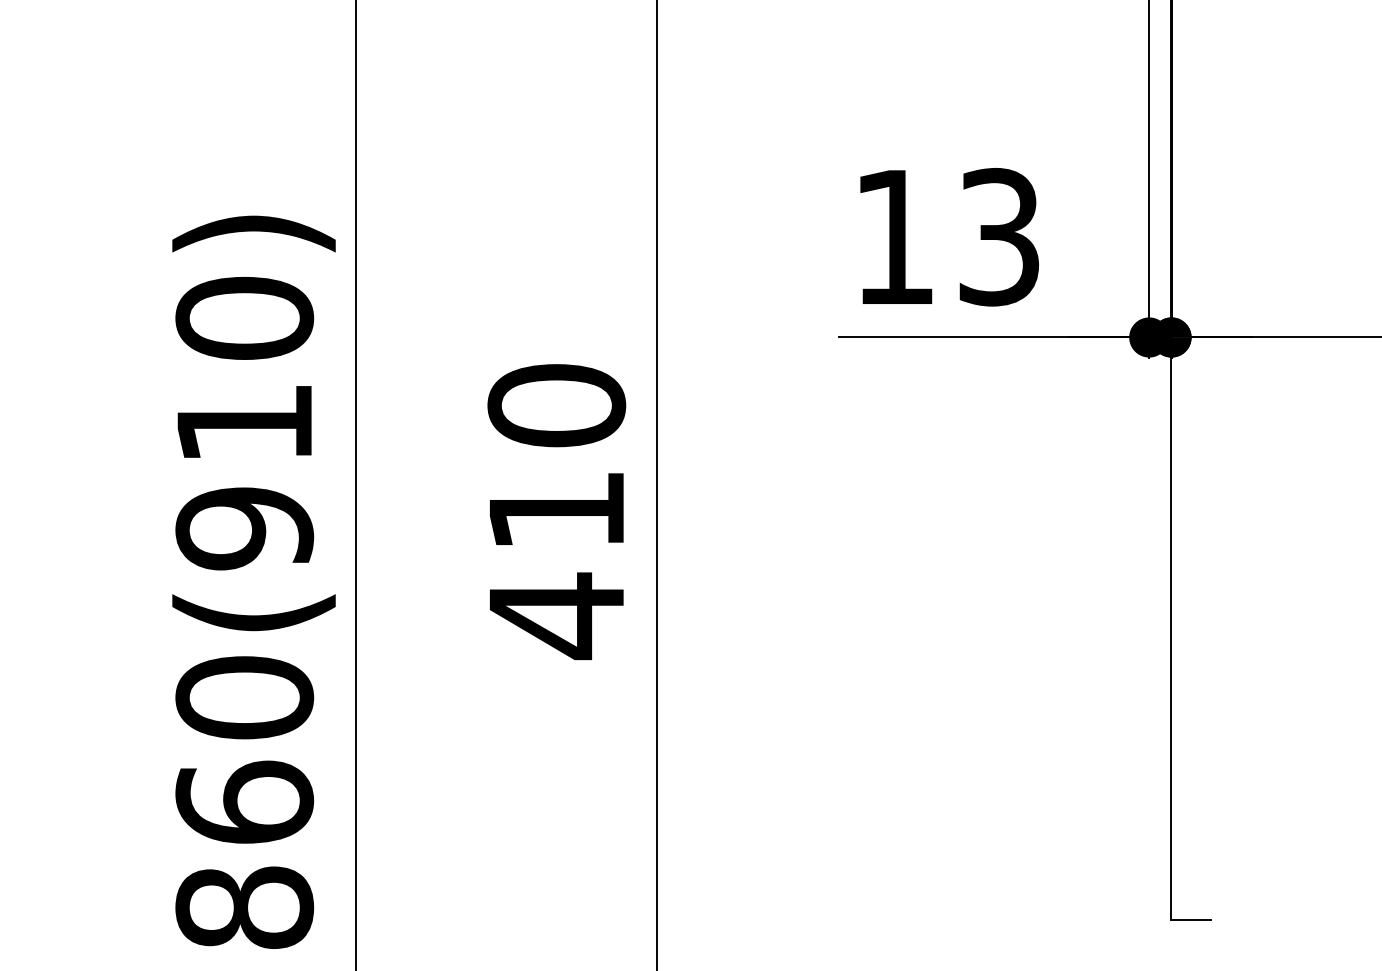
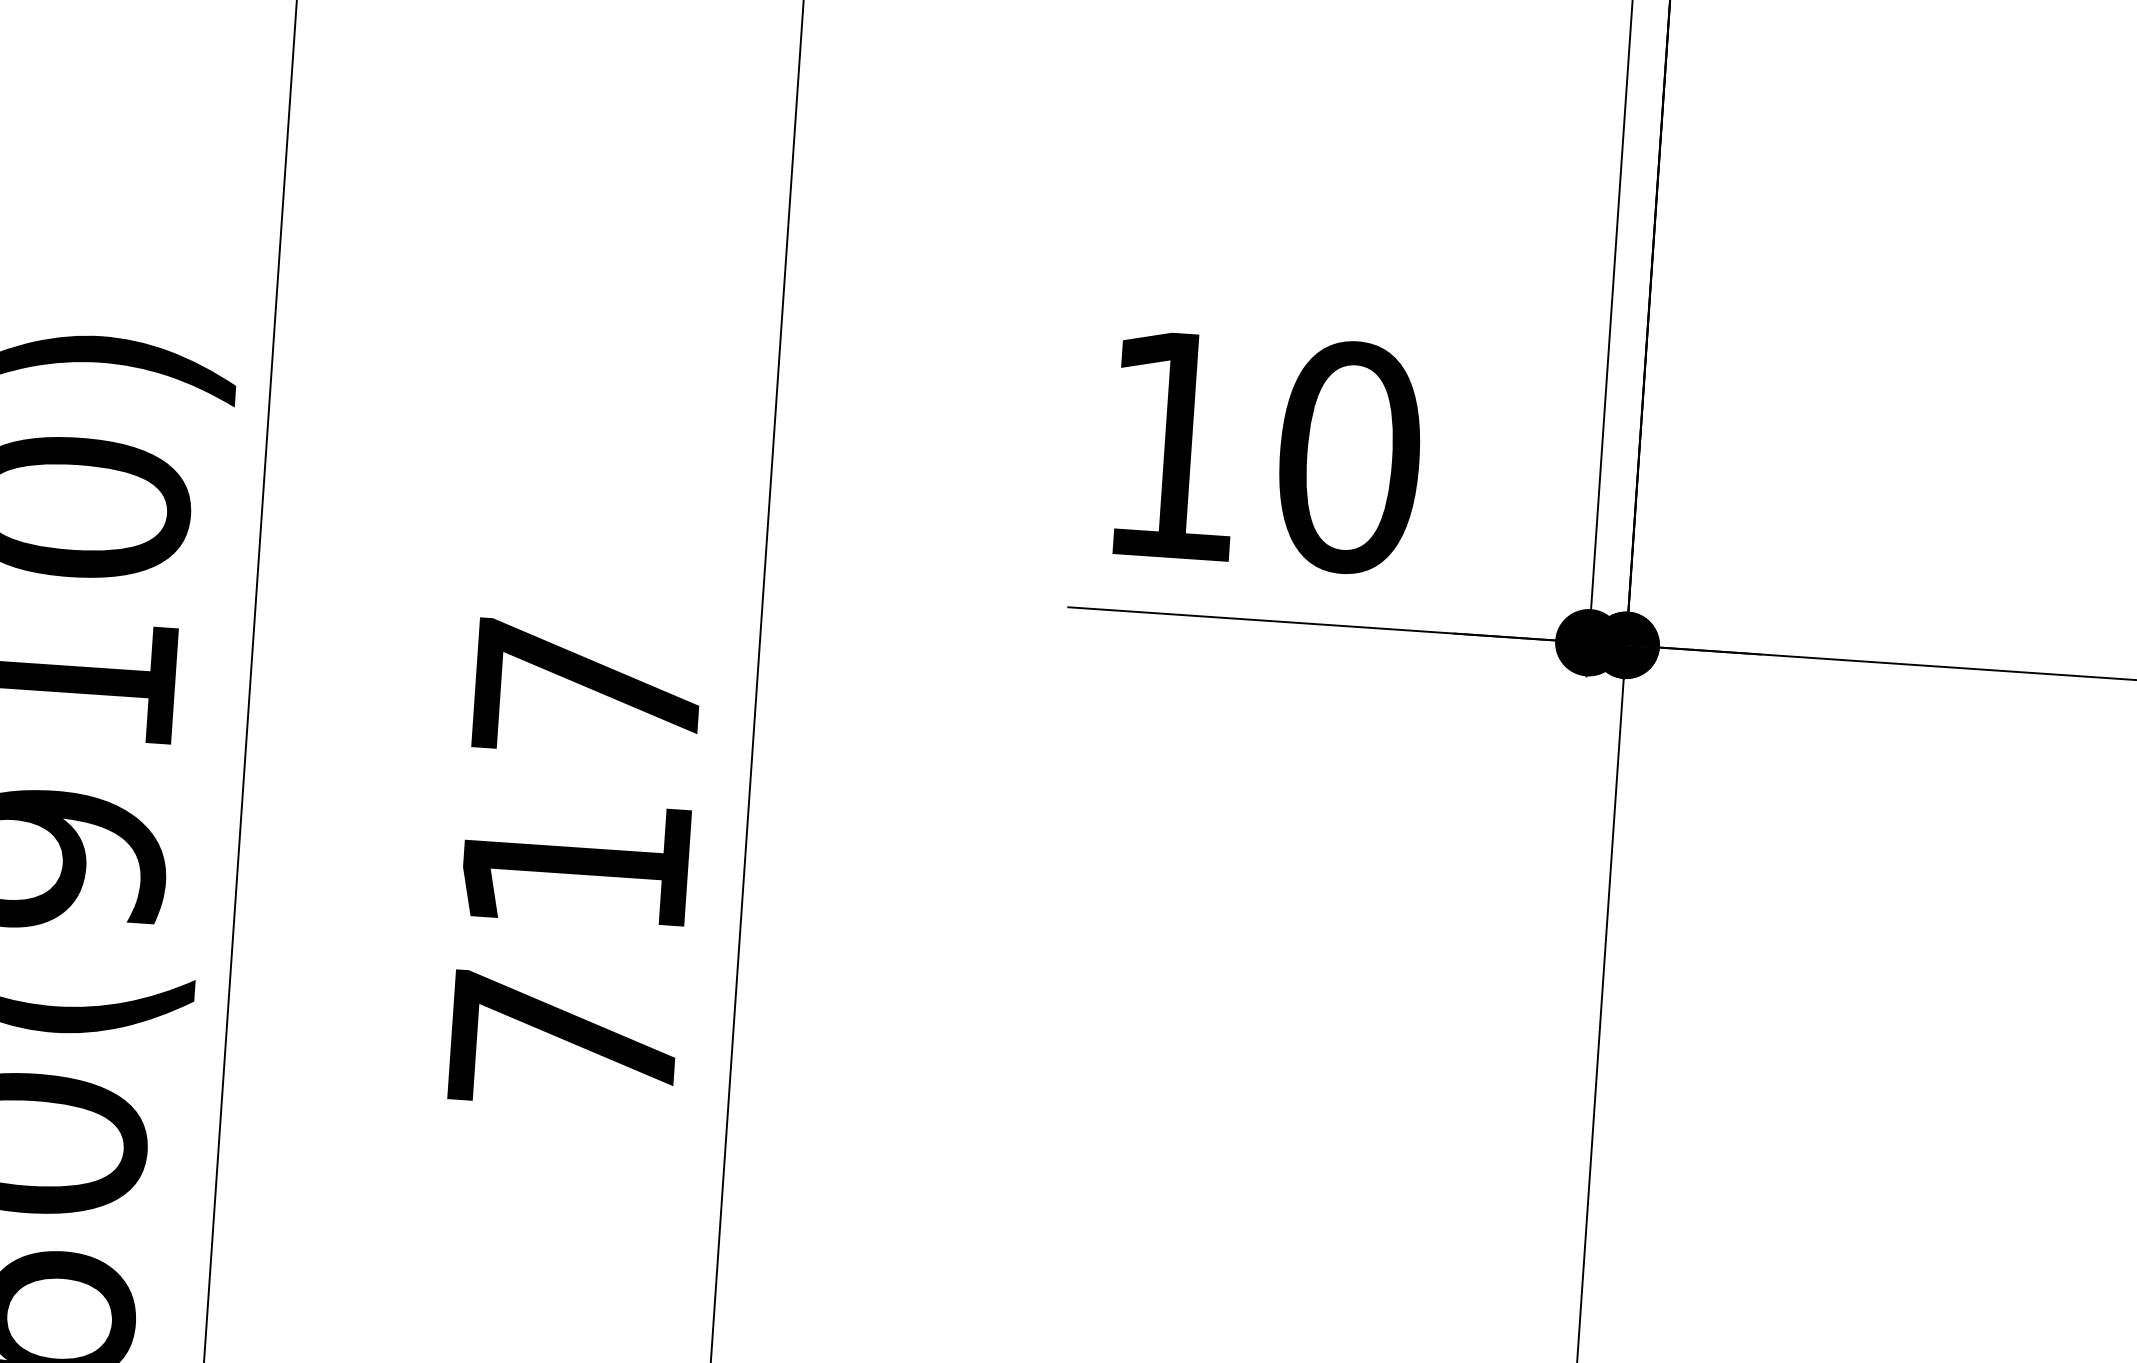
text: (999, 237) -> (1349, 457), 13 -> 10
text: (556, 512) -> (575, 868), 410 -> 717

